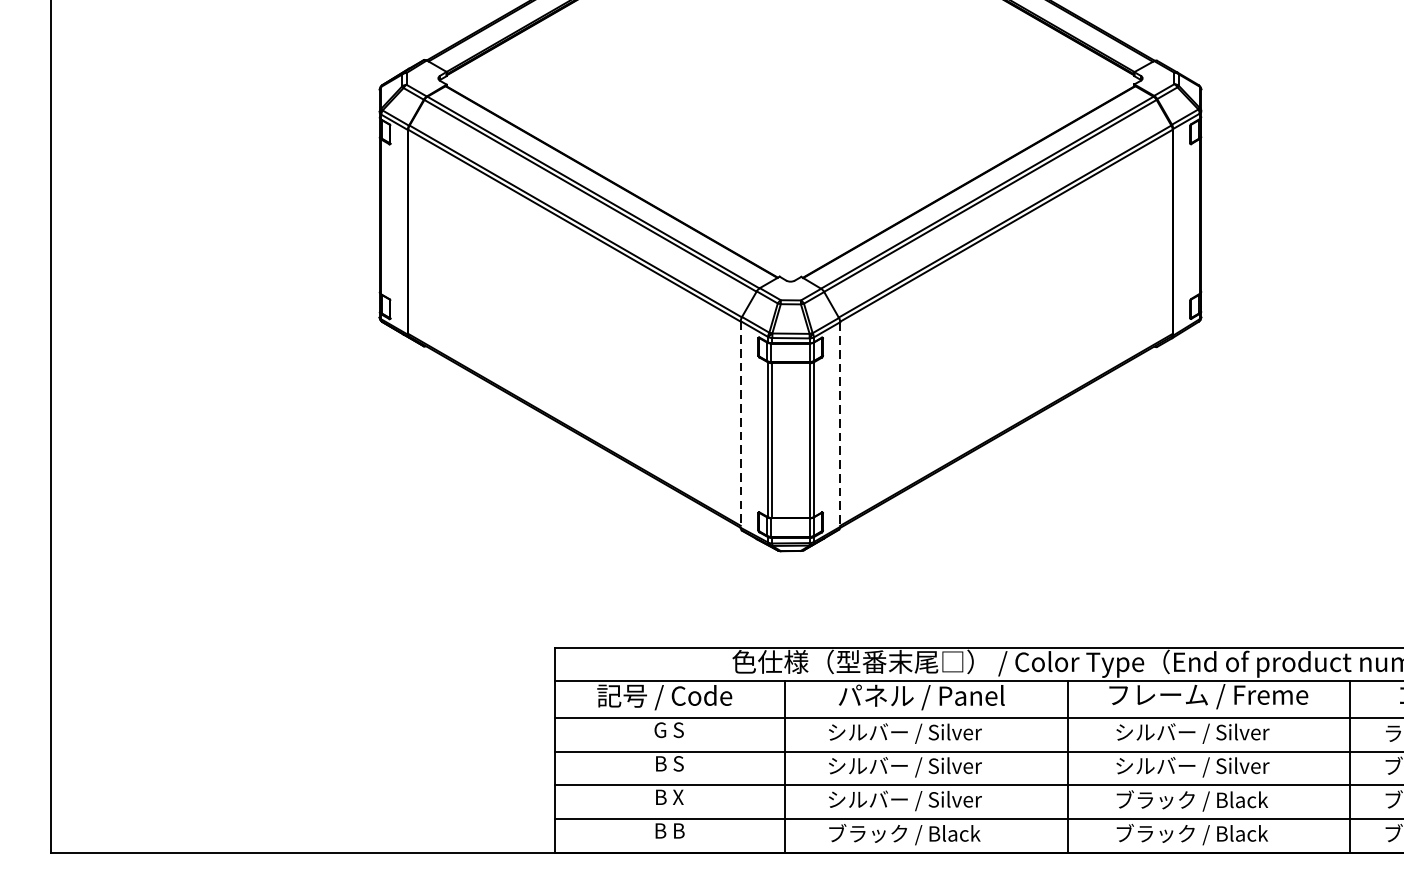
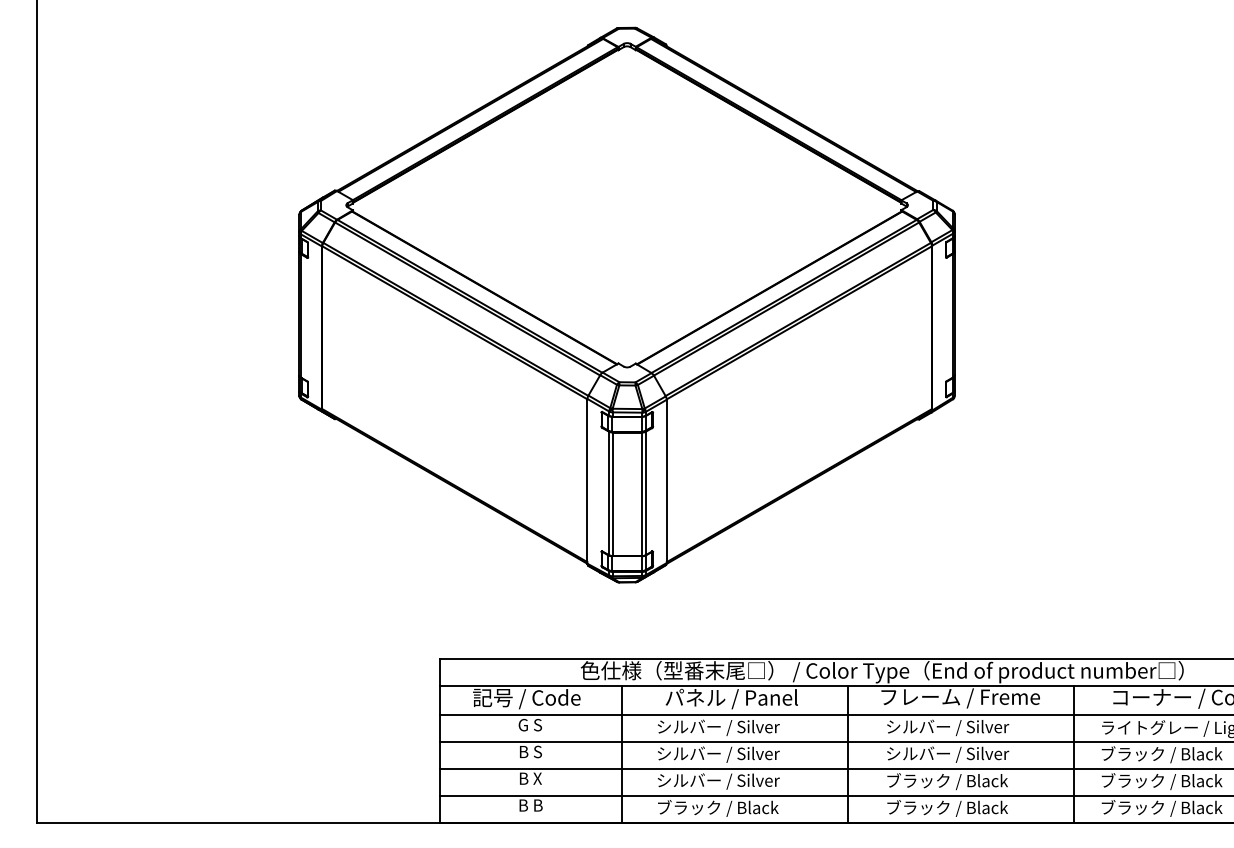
line: (740, 424) -> (587, 481), dashed -> solid
line: (839, 424) -> (666, 481), dashed -> solid

